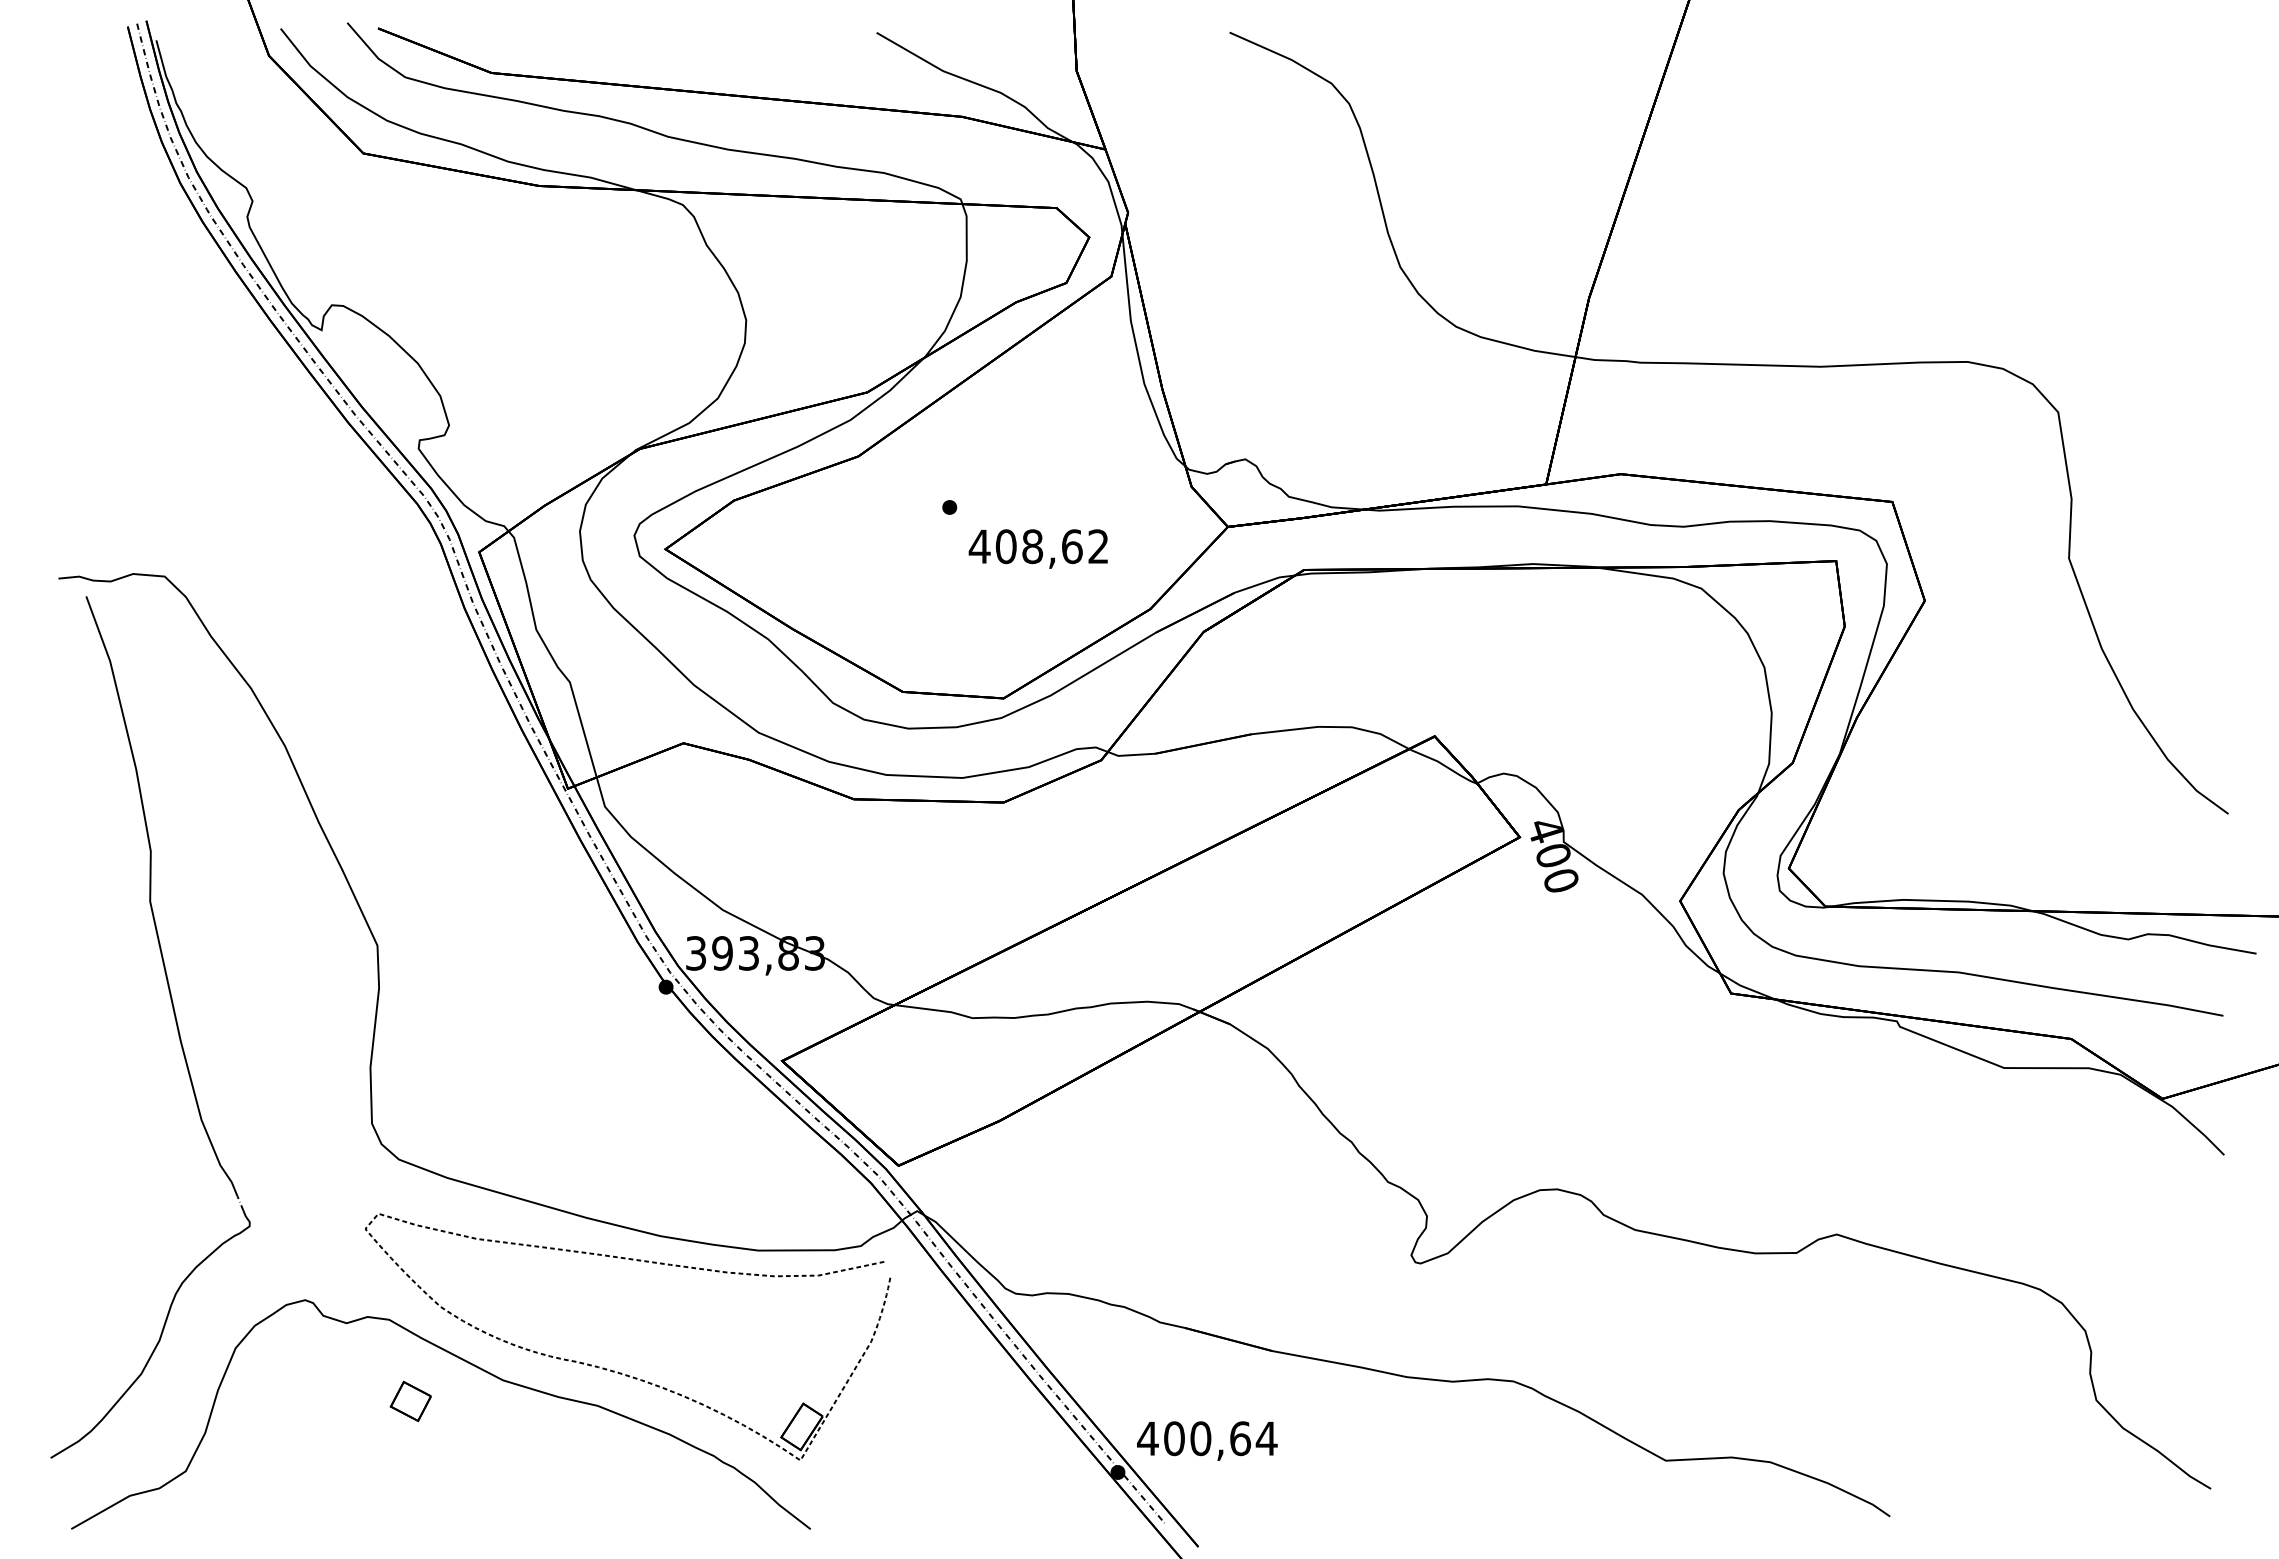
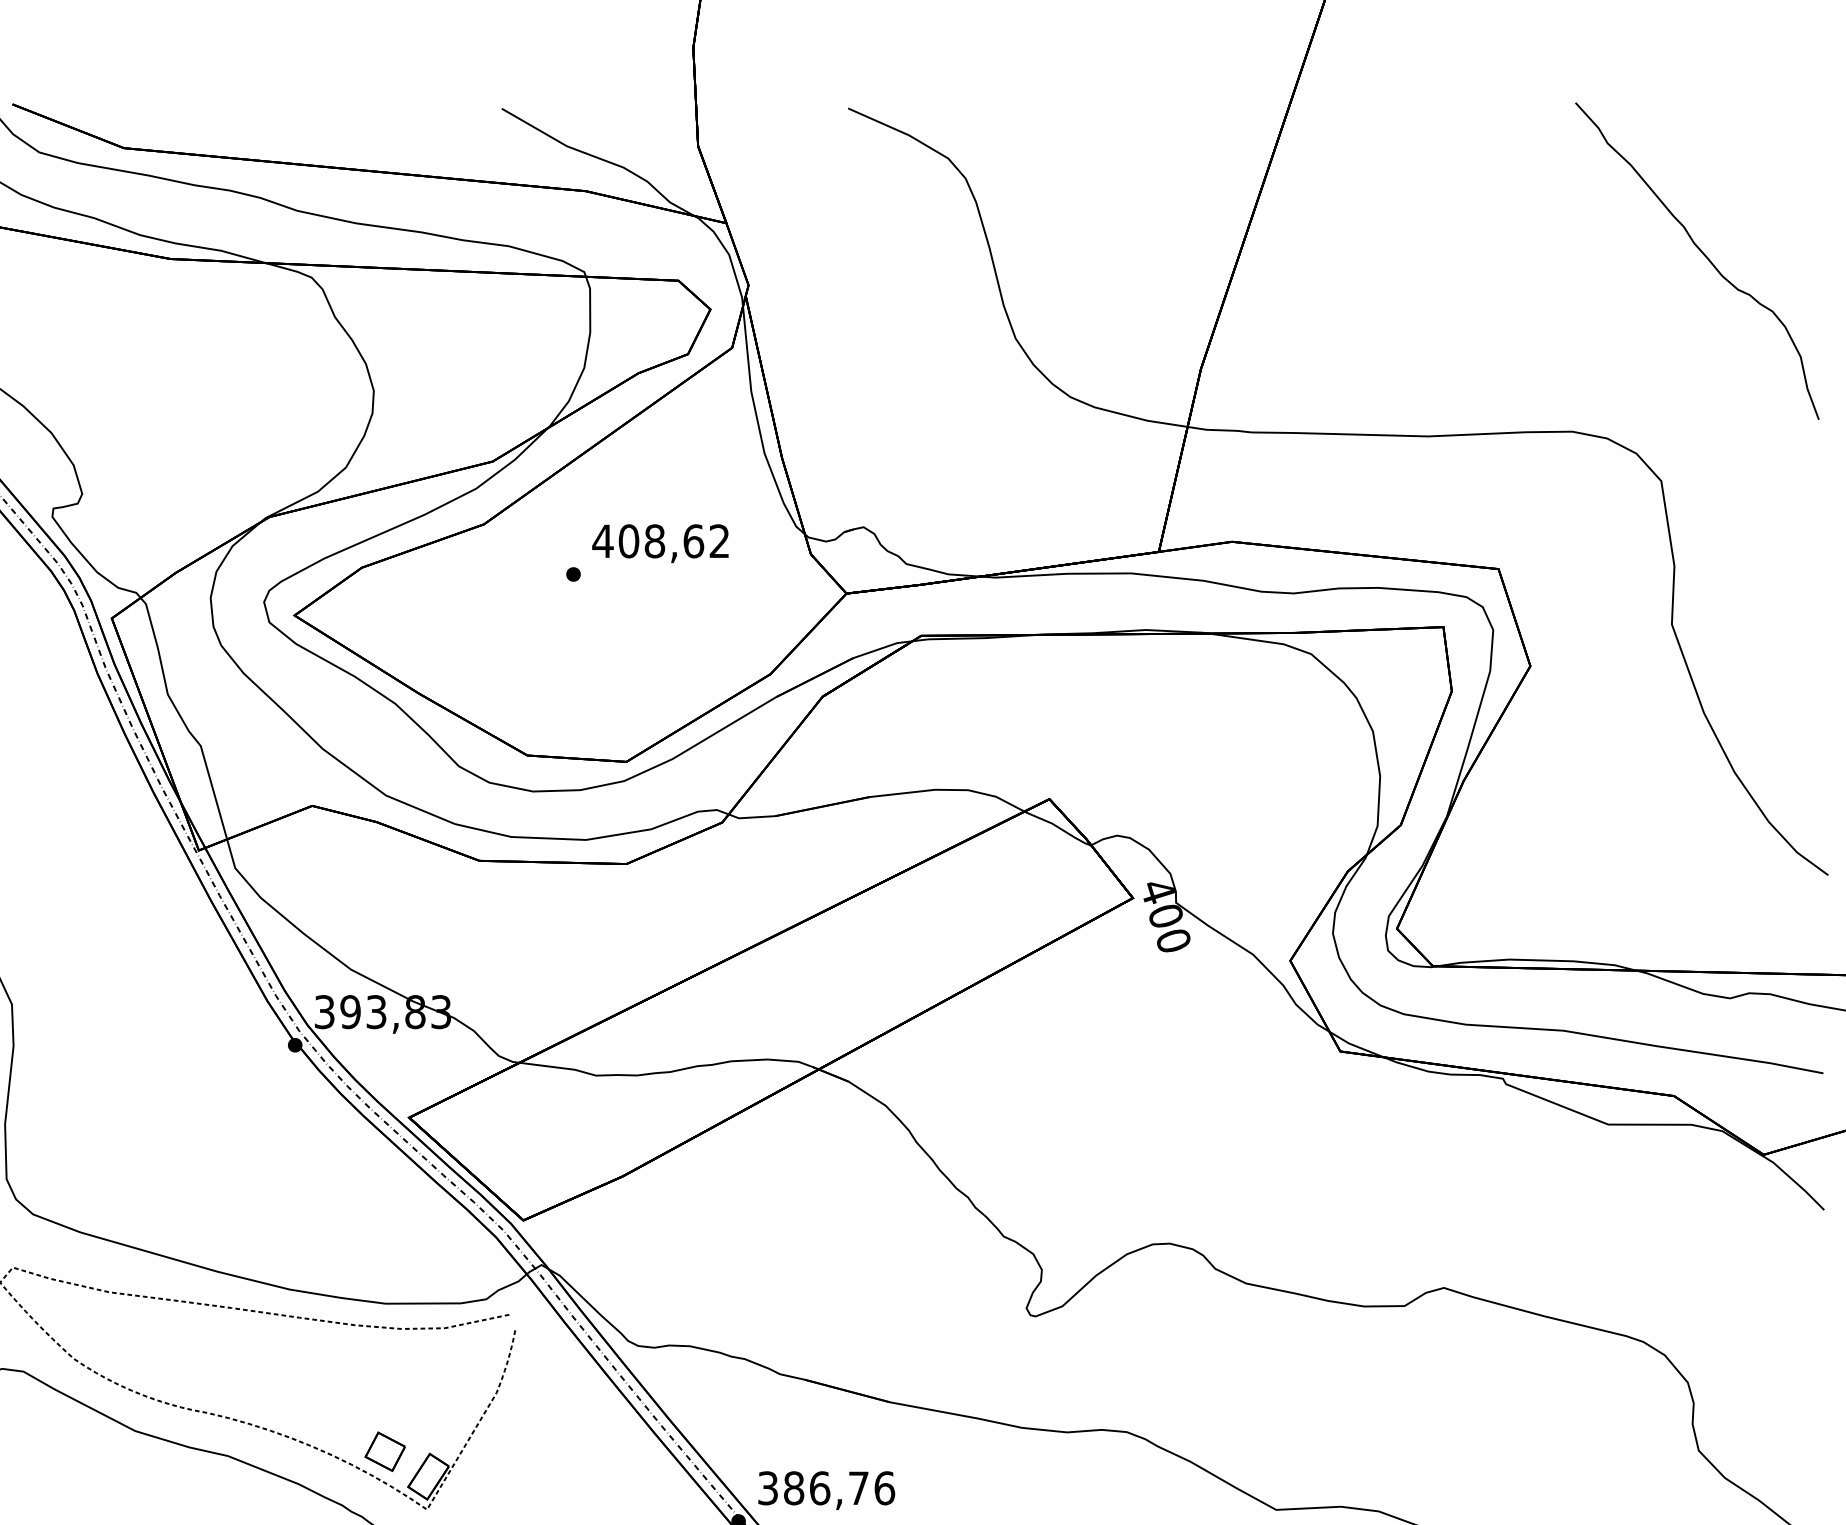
curve: (2100, 181) -> (1702, 254), added
text: (1037, 548) -> (659, 543), moved
part: (410, 1401) -> (384, 1451), moved
text: (1207, 1438) -> (826, 1488), 400,64 -> 386,76

